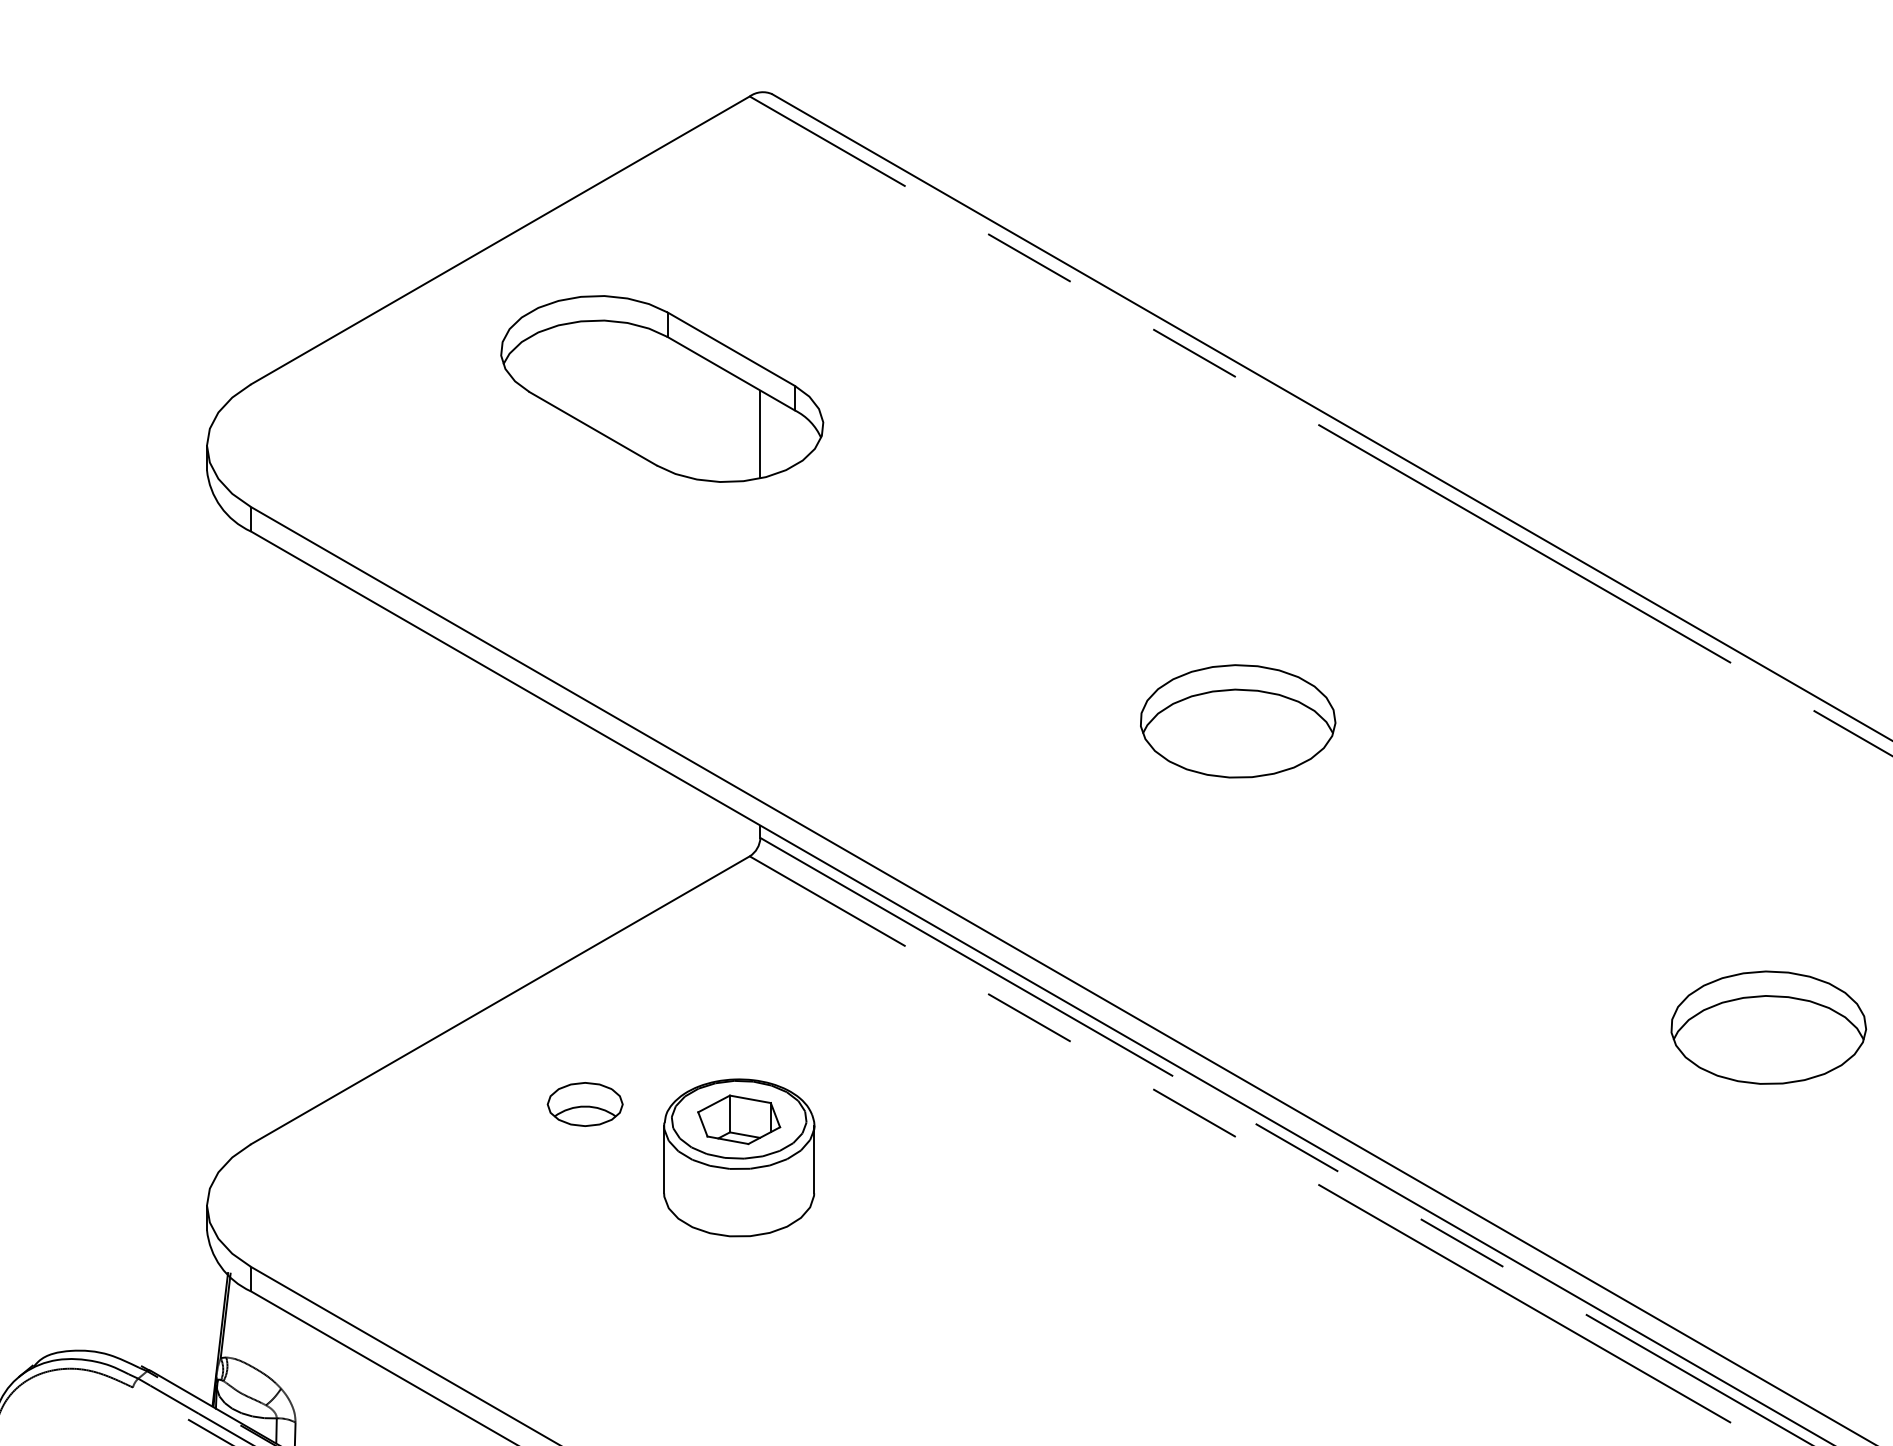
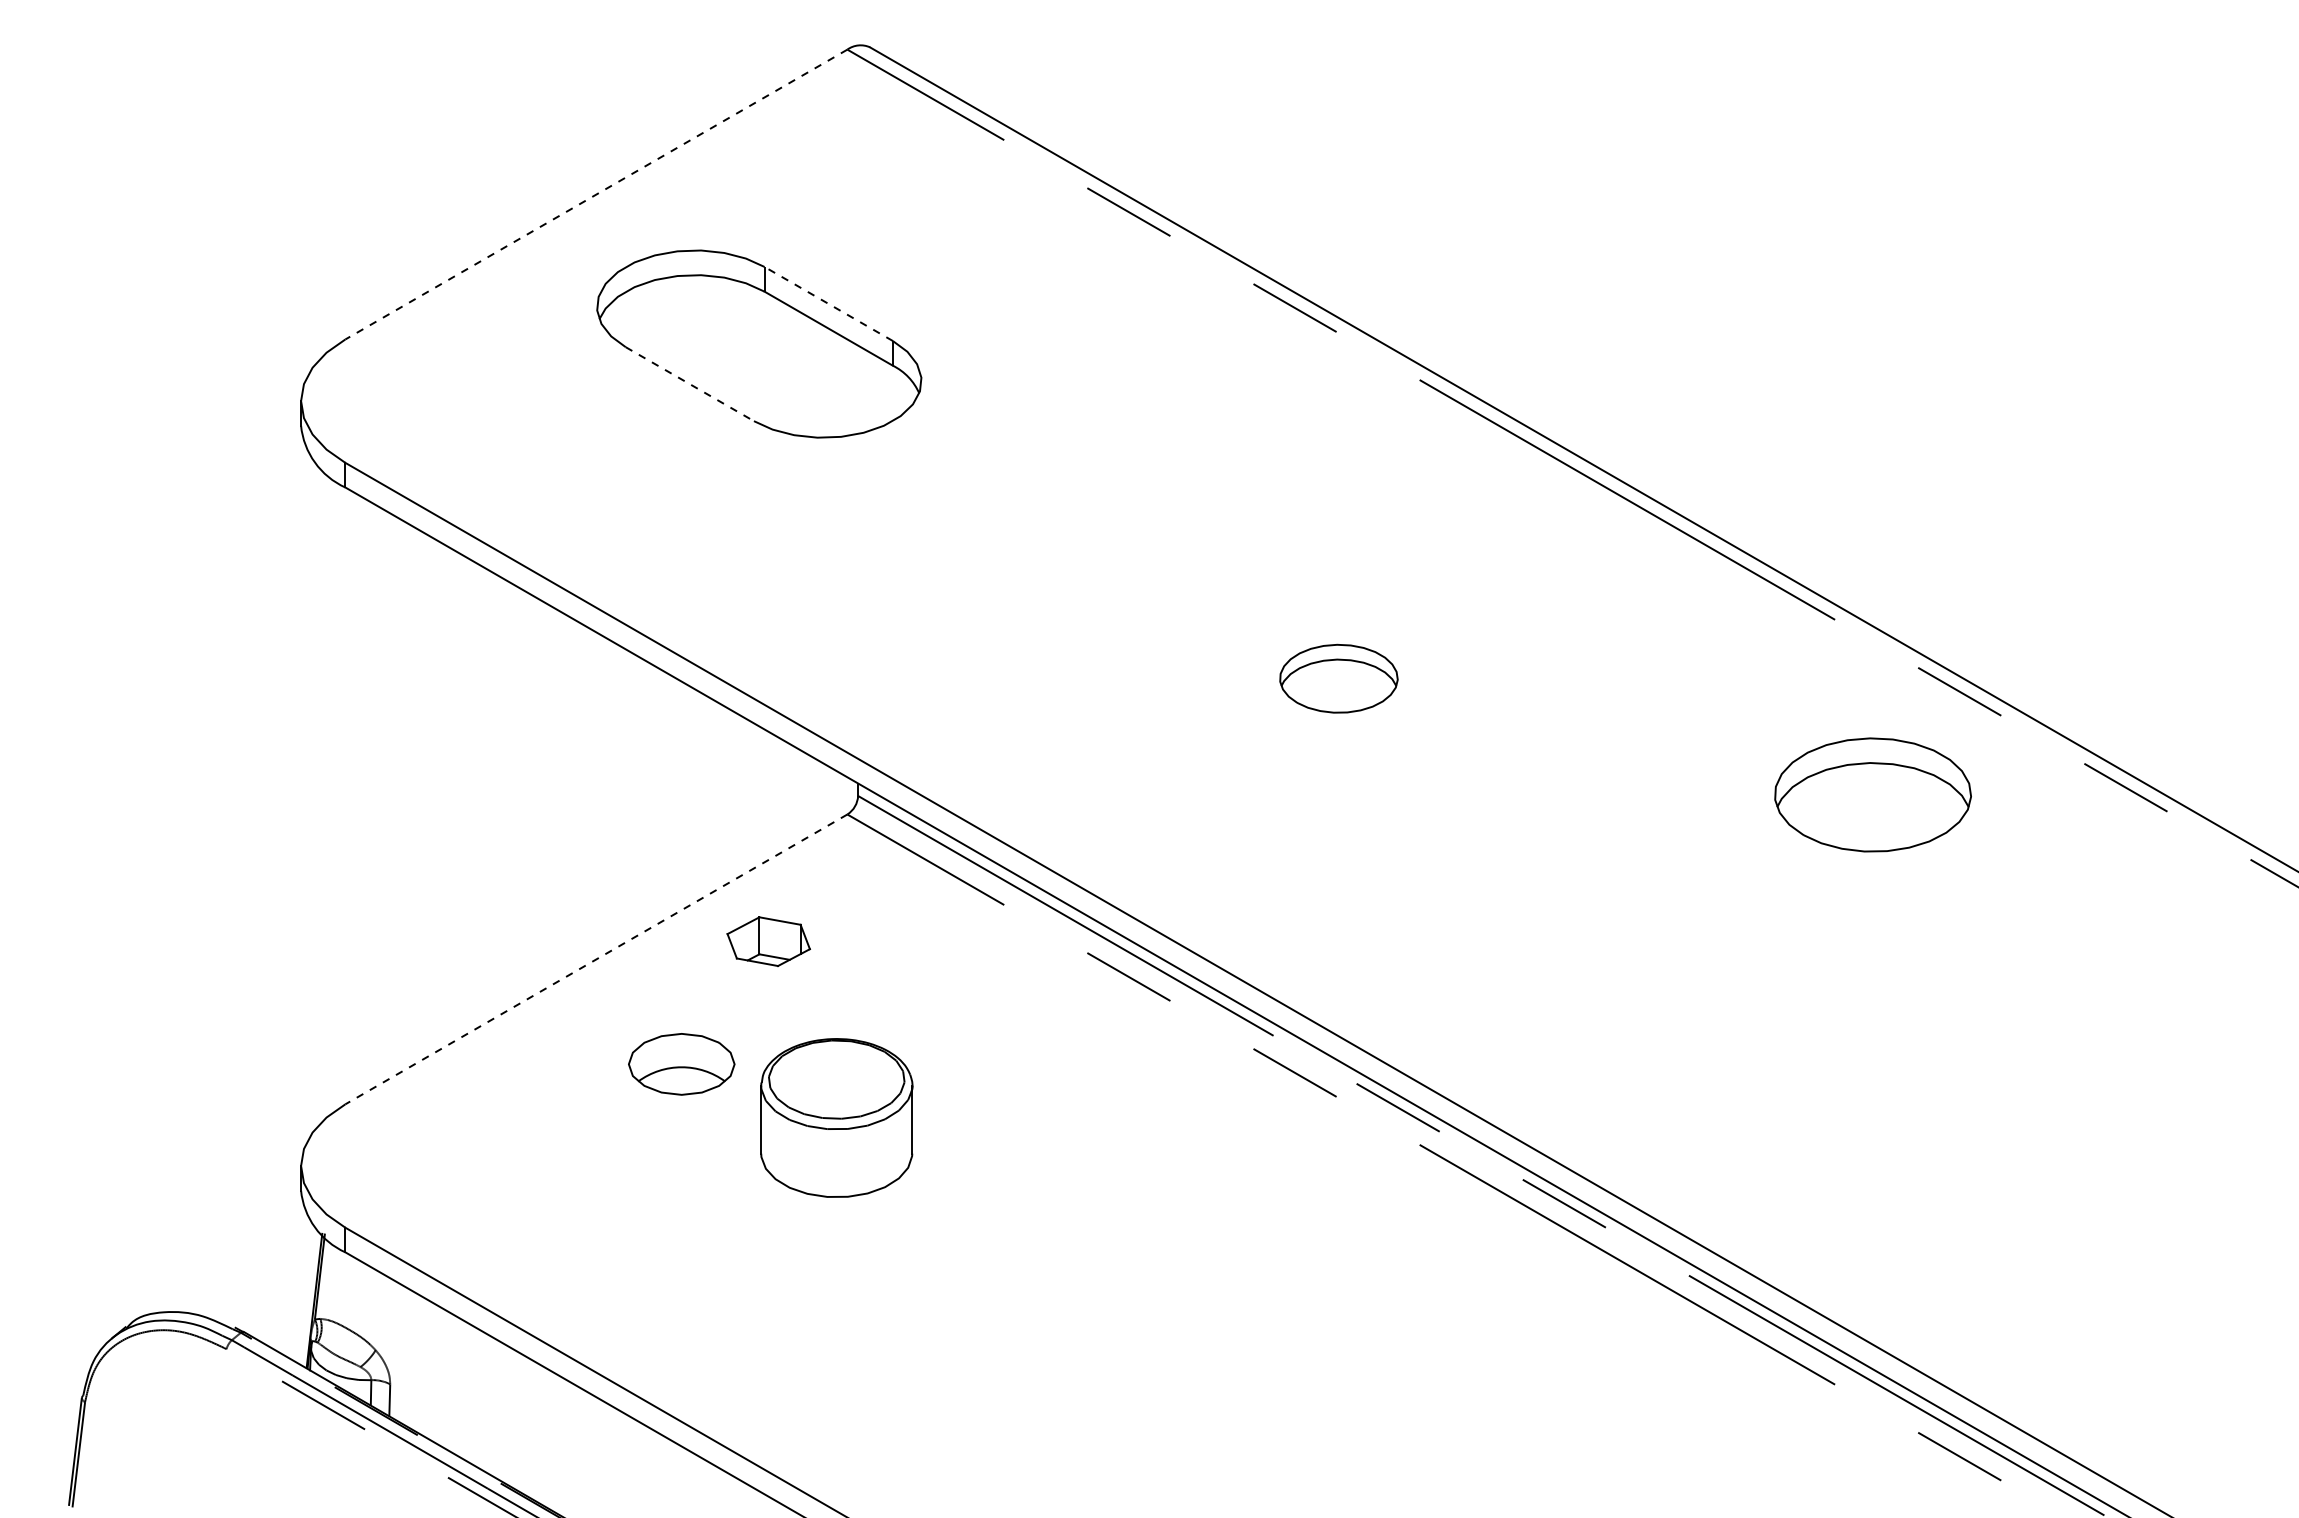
line: (500, 240) -> (596, 194), solid -> dashed
line: (730, 348) -> (828, 303), solid -> dashed
line: (592, 429) -> (689, 384), solid -> dashed
line: (760, 434) -> (858, 389), removed
part: (1237, 721) -> (1338, 678), size x0.6
line: (500, 1000) -> (596, 959), solid -> dashed
part: (1768, 1027) -> (1872, 794), moved
part: (584, 1103) -> (681, 1063), size x1.4
part: (738, 1119) -> (768, 941), moved

